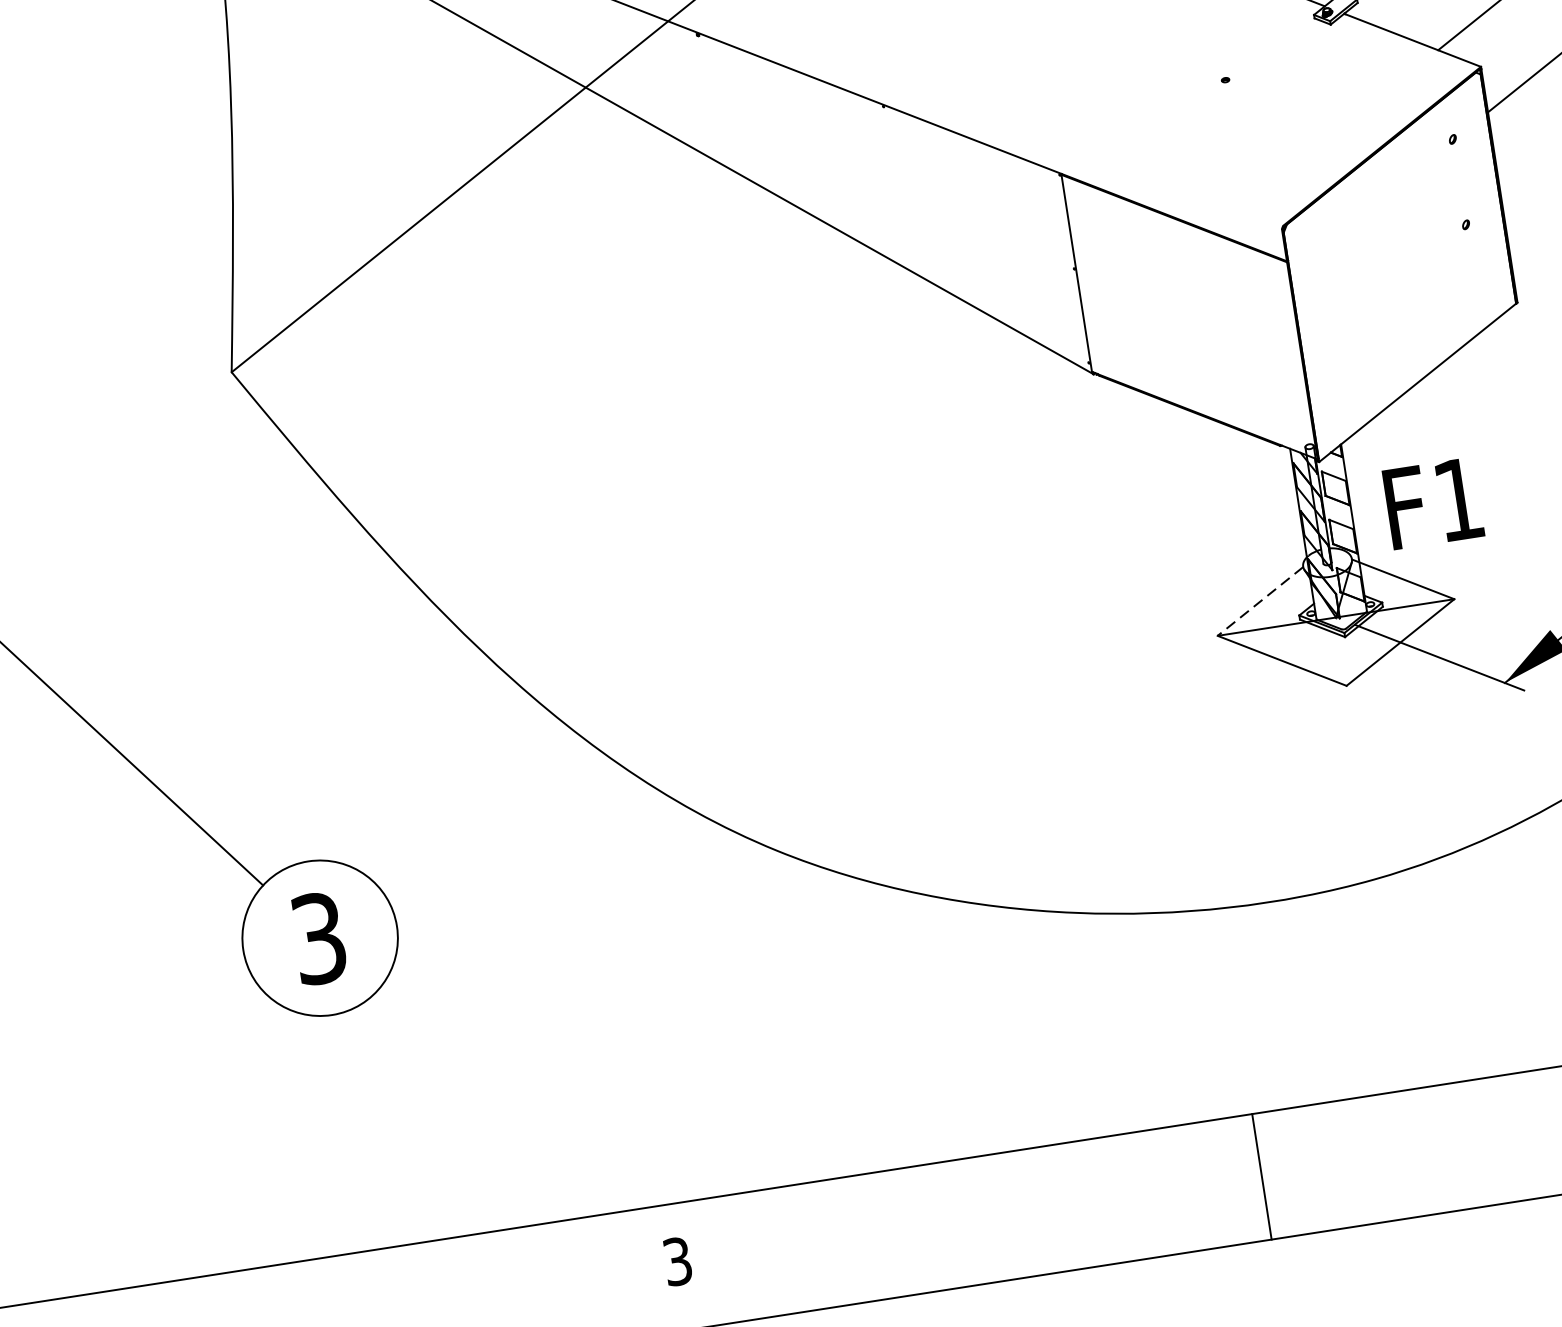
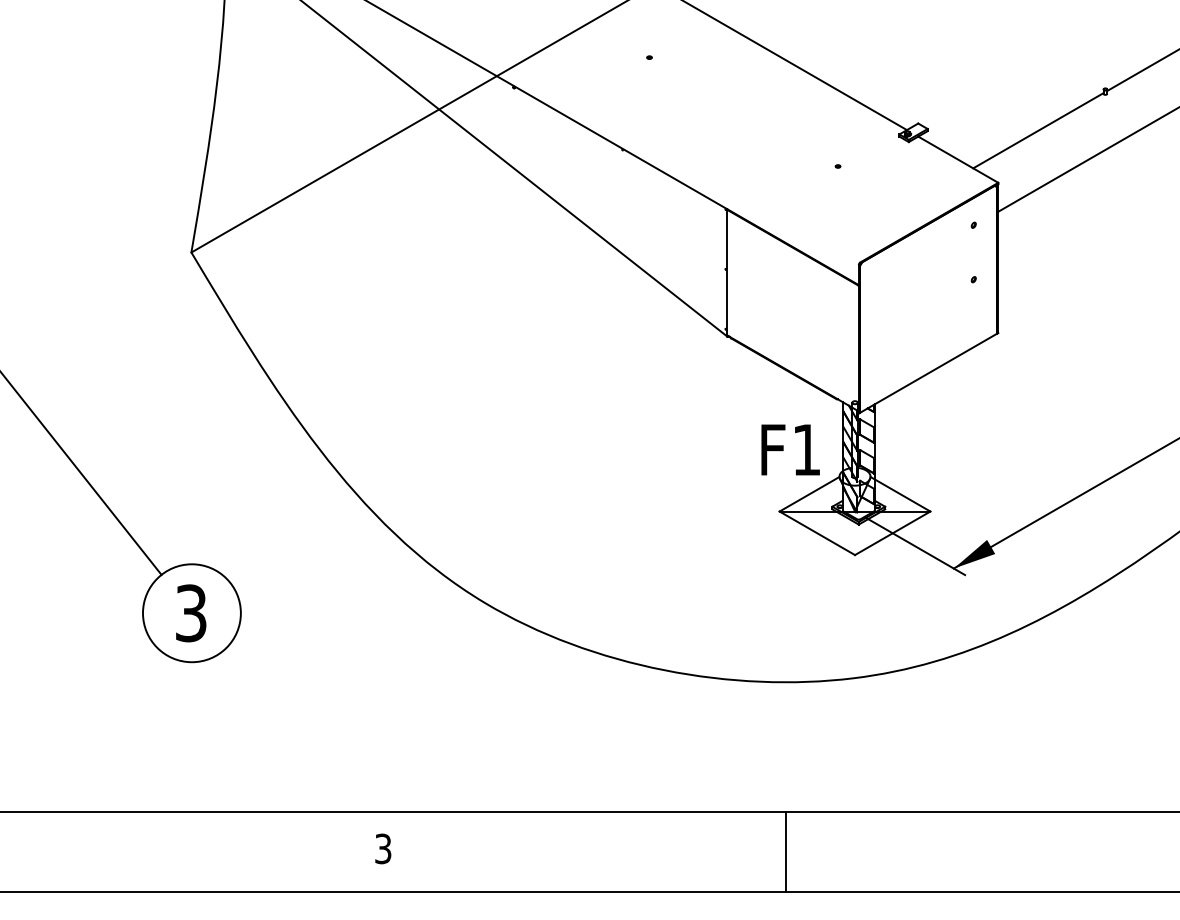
text: (1433, 502) -> (790, 449), moved
line: (1260, 601) -> (809, 494), dashed -> solid
line: (1262, 1176) -> (786, 852), moved

